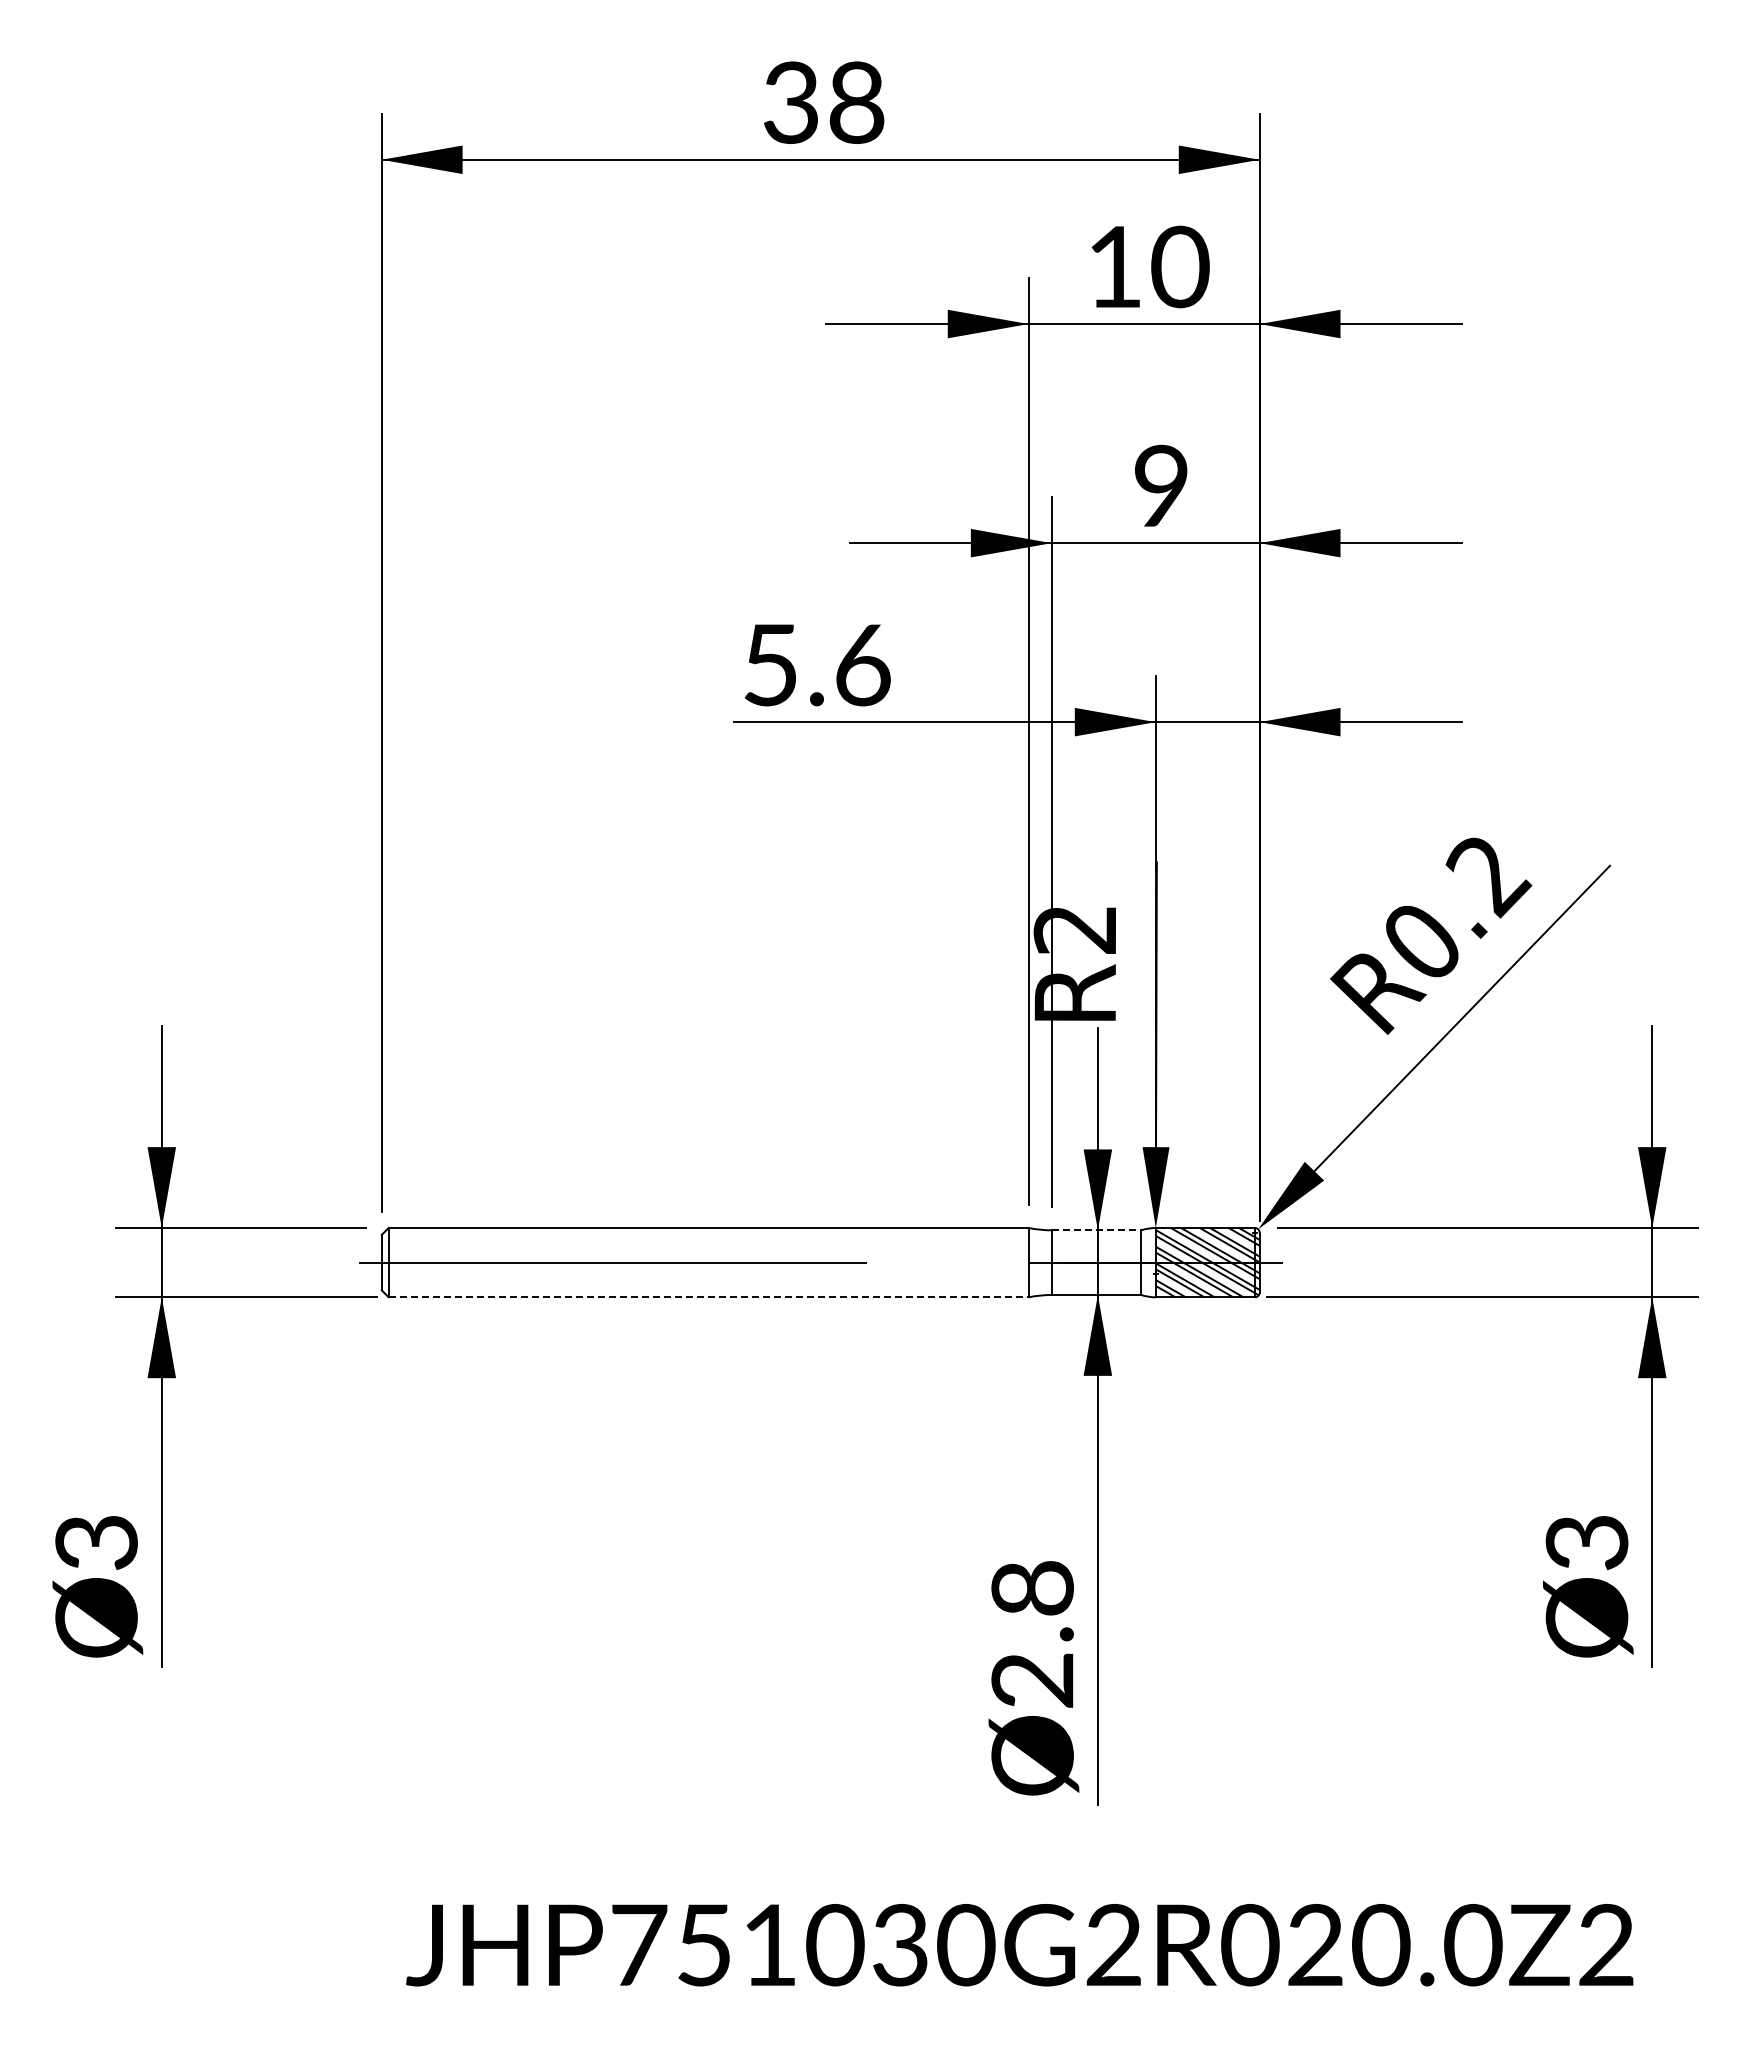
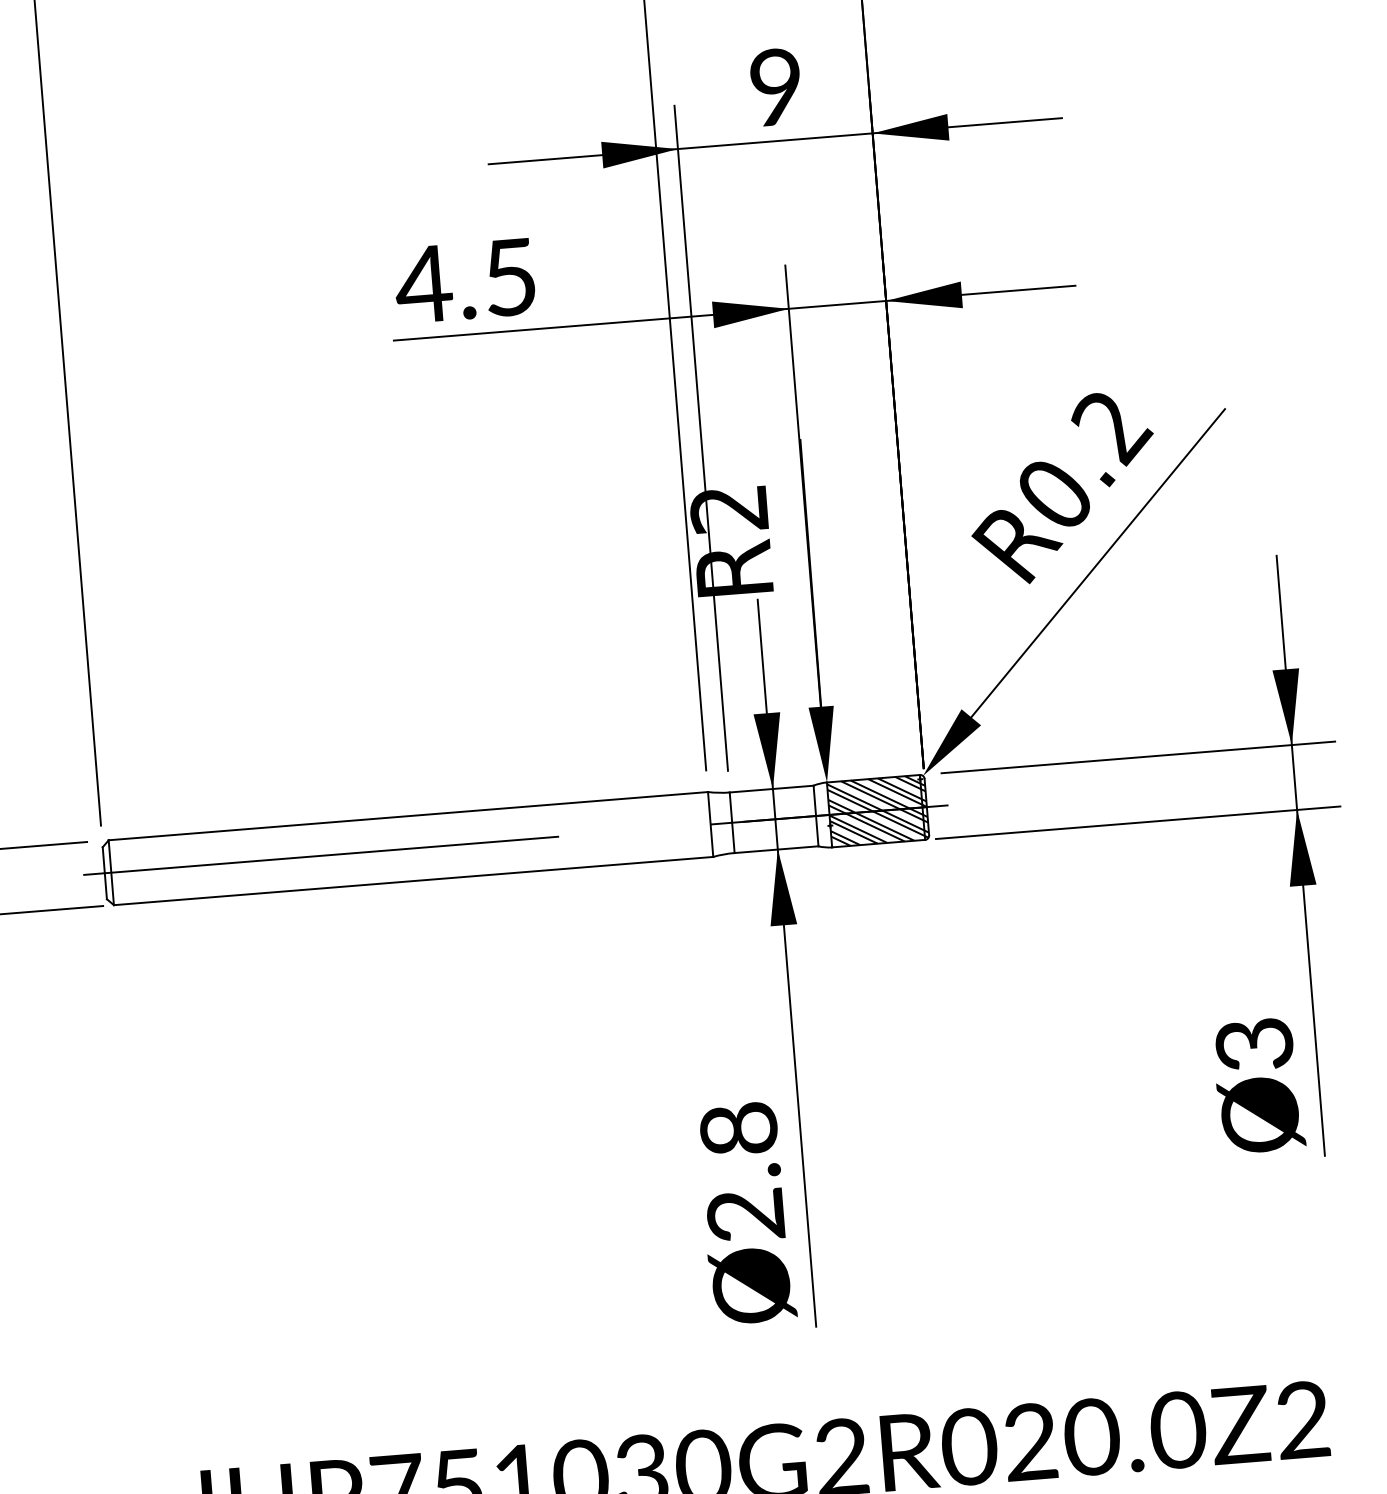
text: (814, 665) -> (465, 281), 5.6 -> 4.5
line: (1096, 1230) -> (771, 789), dashed -> solid
line: (708, 1297) -> (413, 881), dashed -> solid

